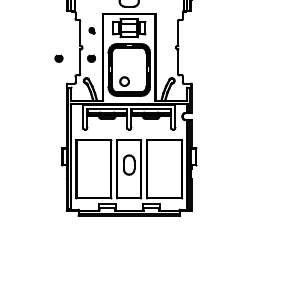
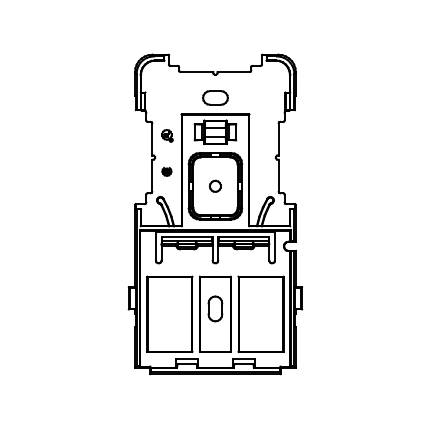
part: (92, 30) -> (167, 135), size x1.67
part: (58, 58) -> (124, 171), removed
part: (124, 80) -> (215, 185), moved

